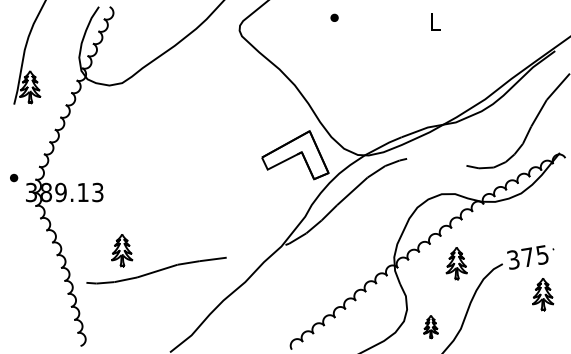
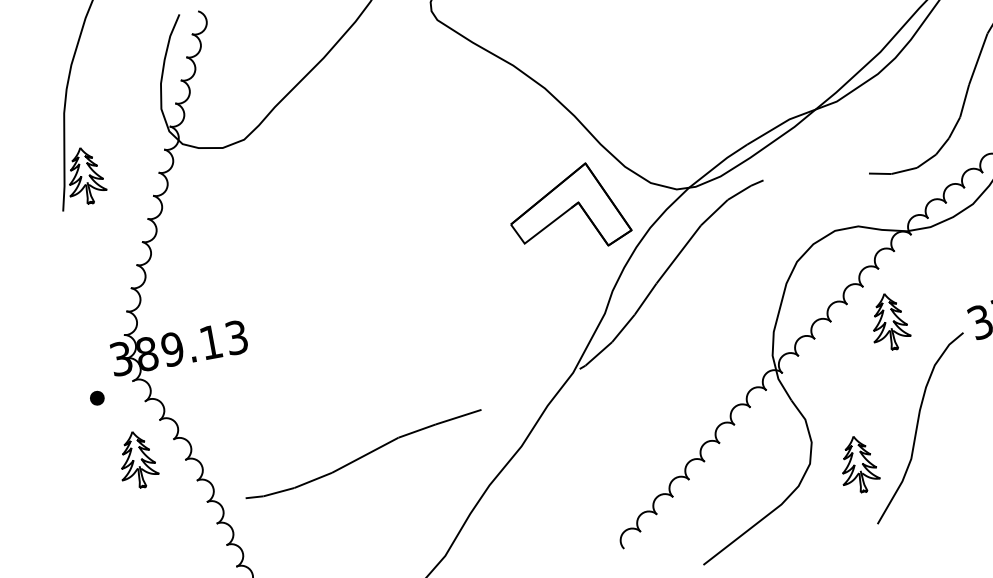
part: (14, 177) -> (97, 397), moved
part: (122, 250) -> (138, 459), moved
part: (456, 263) -> (889, 322), moved
part: (430, 326) -> (857, 464), size x1.43

